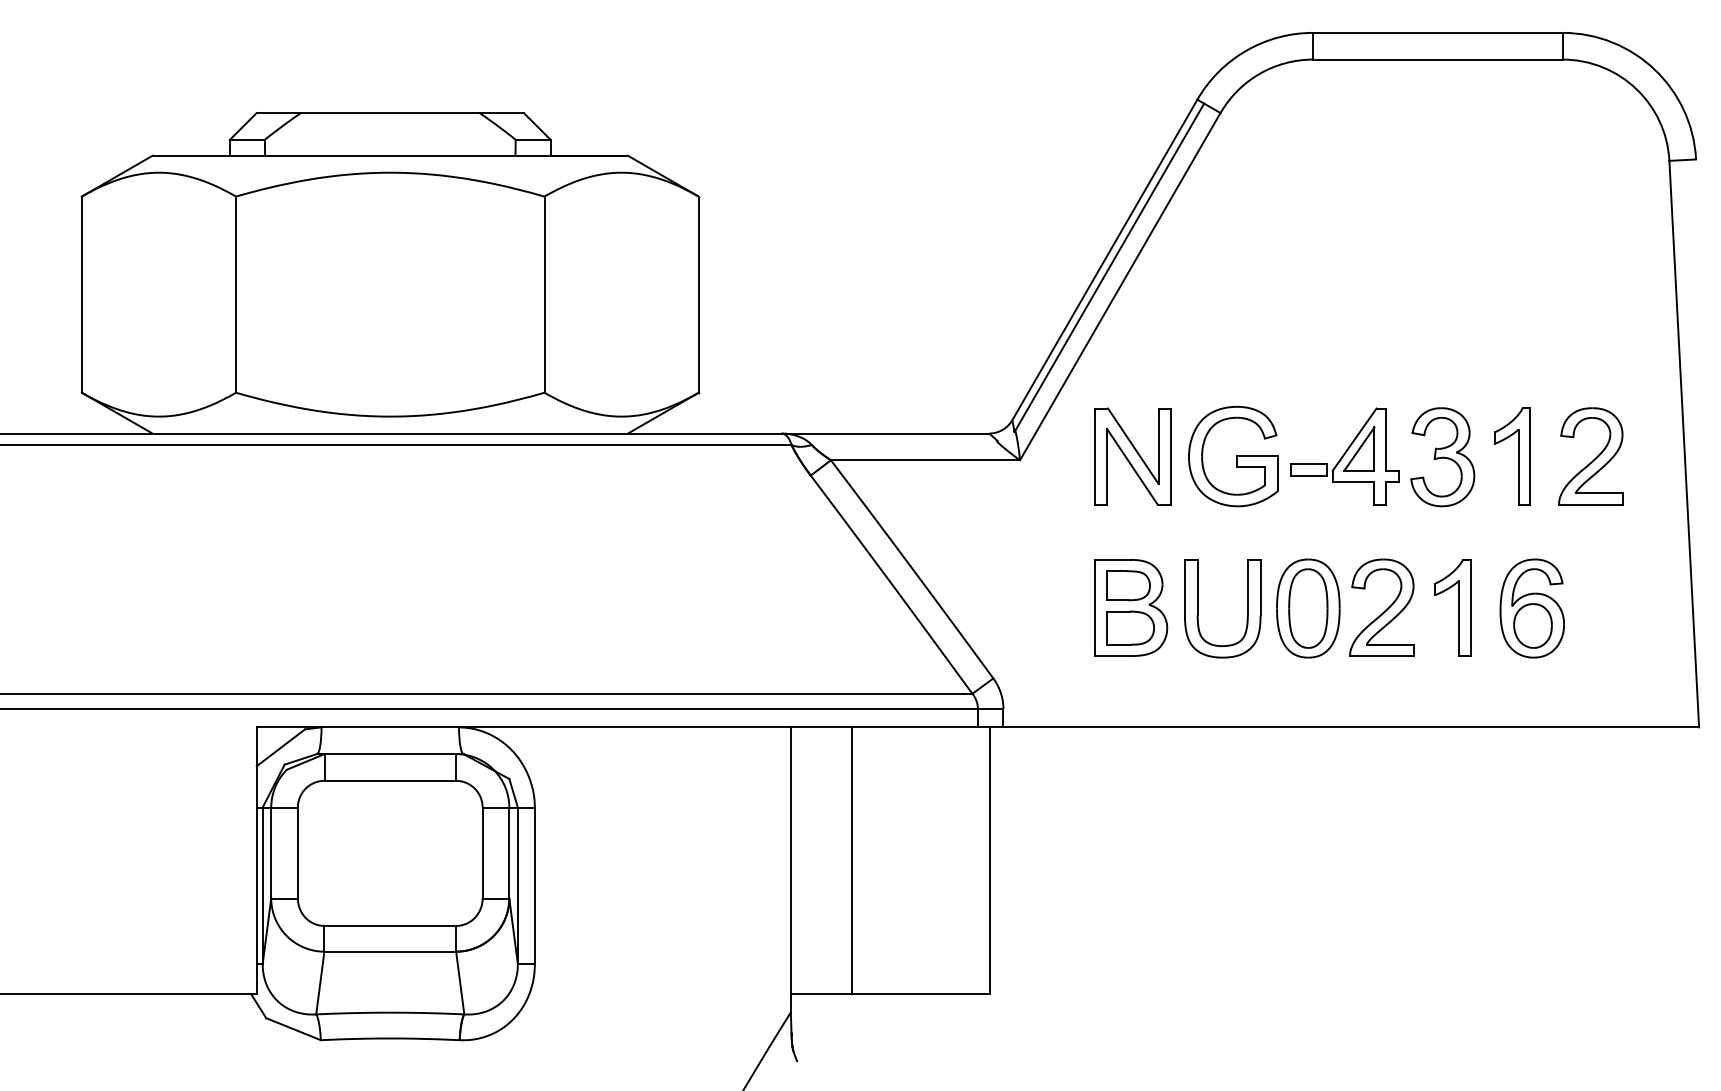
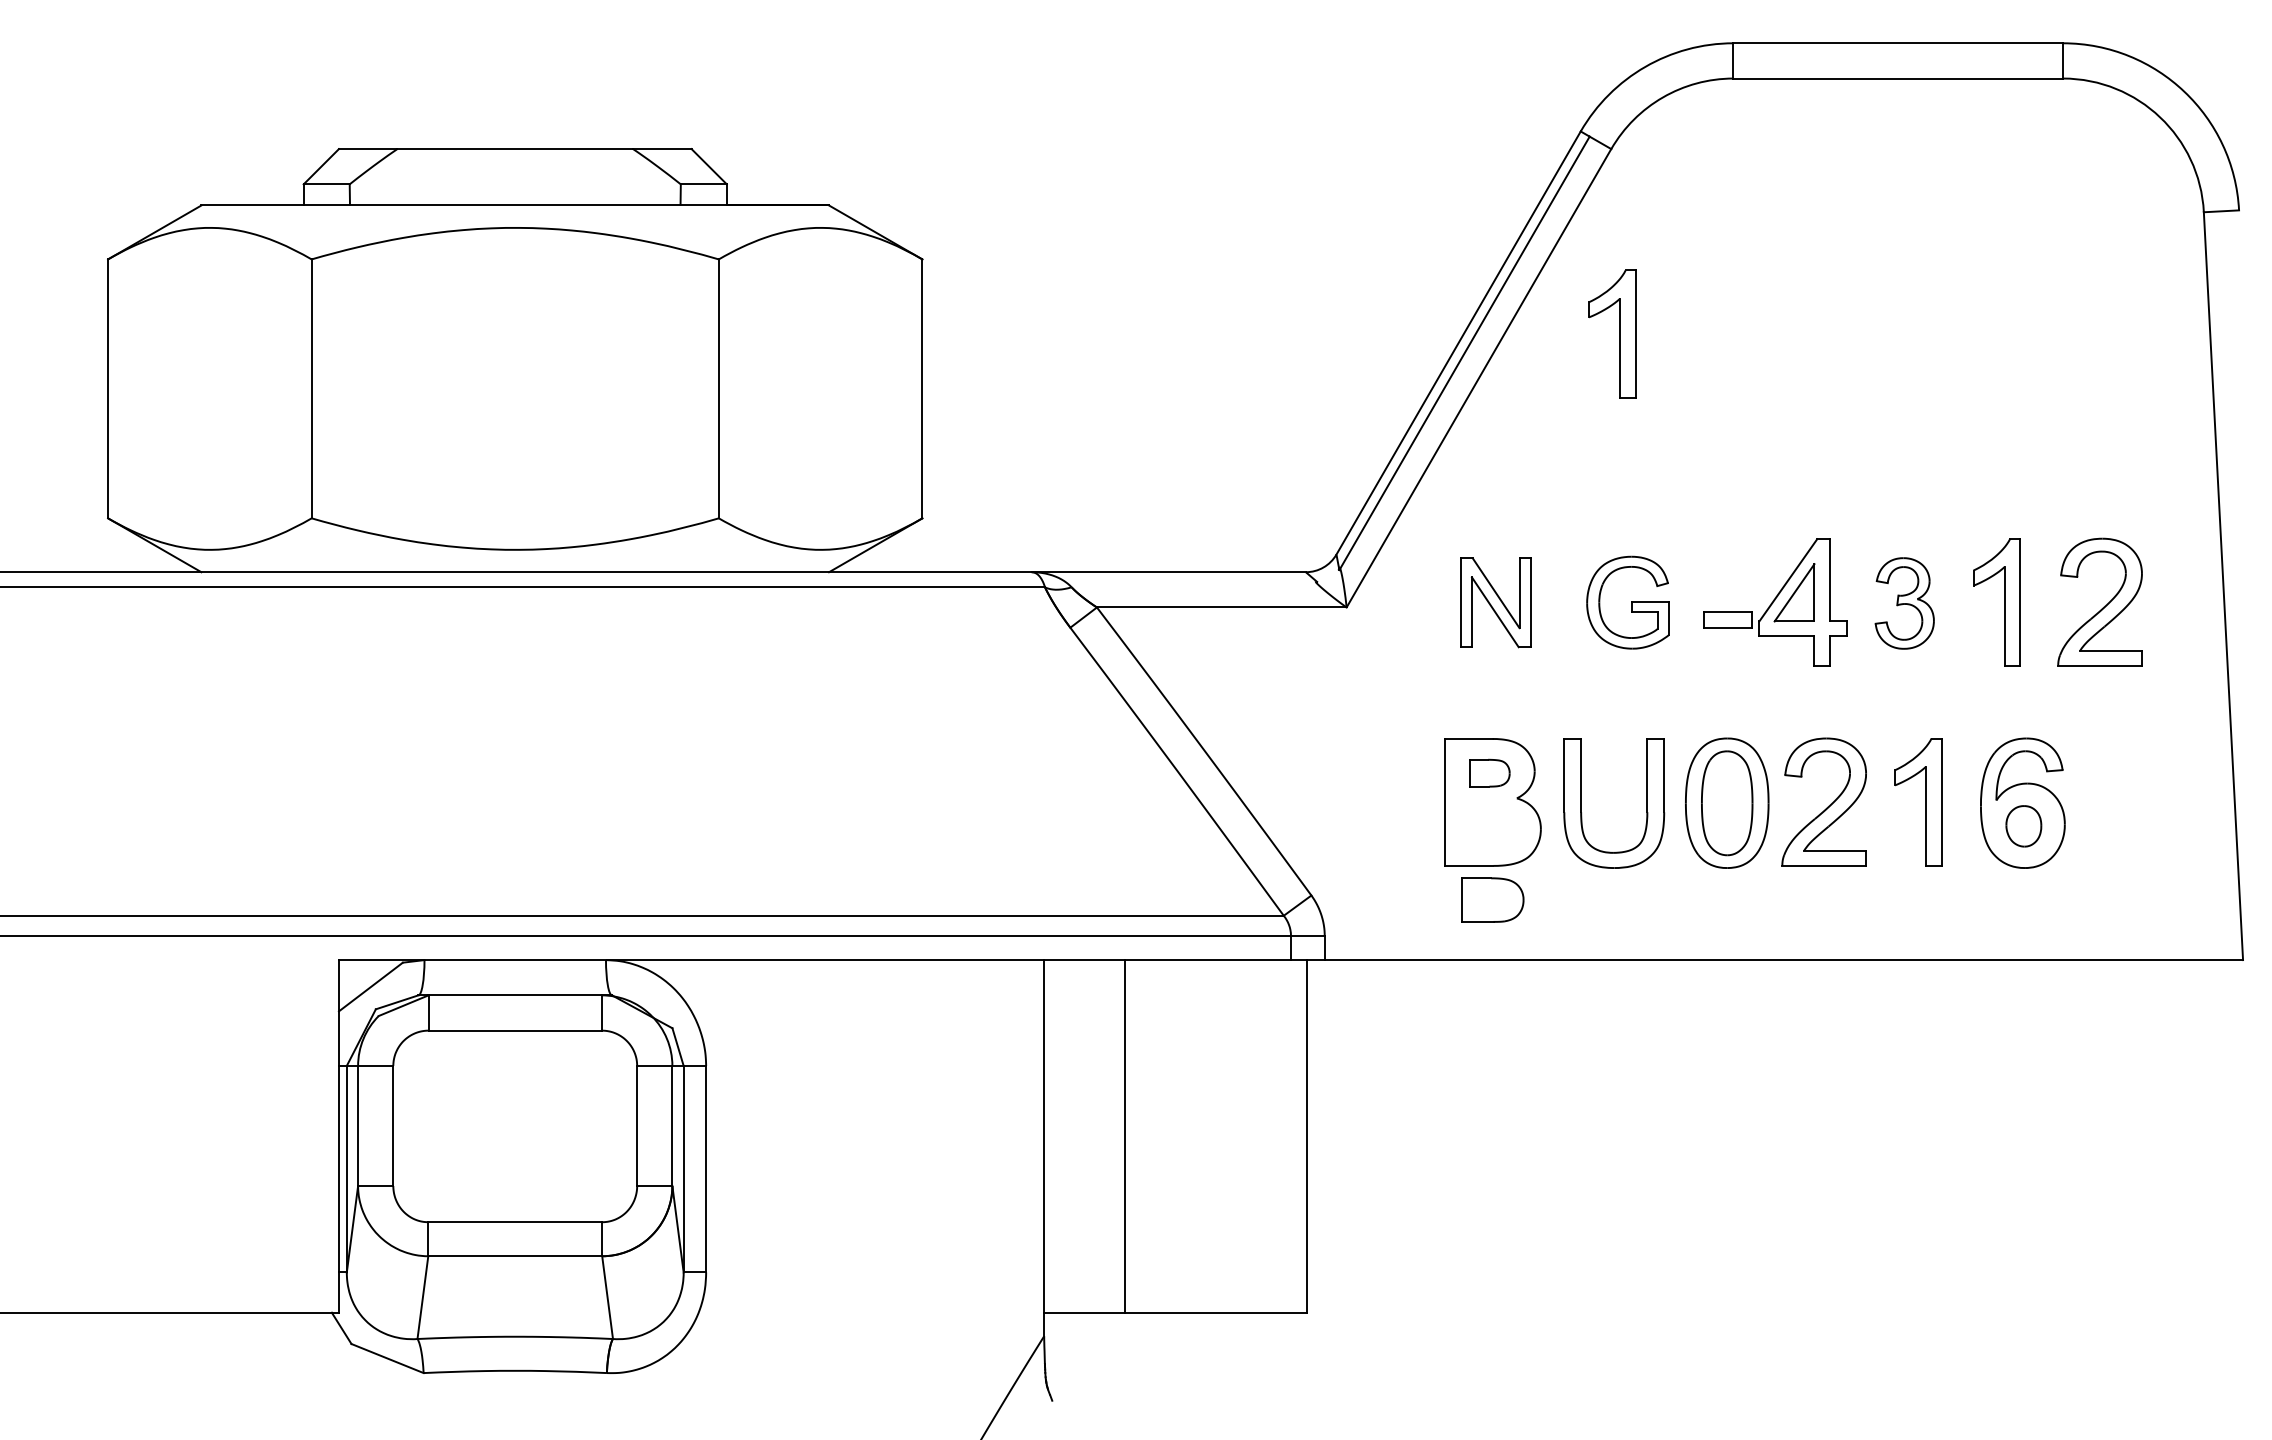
part: (1226, 253) -> (1619, 334), added
part: (1132, 456) -> (1495, 602), size x0.7
part: (1232, 456) -> (1627, 602), size x0.7
part: (1442, 457) -> (1904, 603), size x0.7
part: (1128, 586) -> (1489, 773), size x0.7
part: (1532, 626) -> (2023, 826), size x0.7
part: (1130, 627) -> (1492, 899), moved

